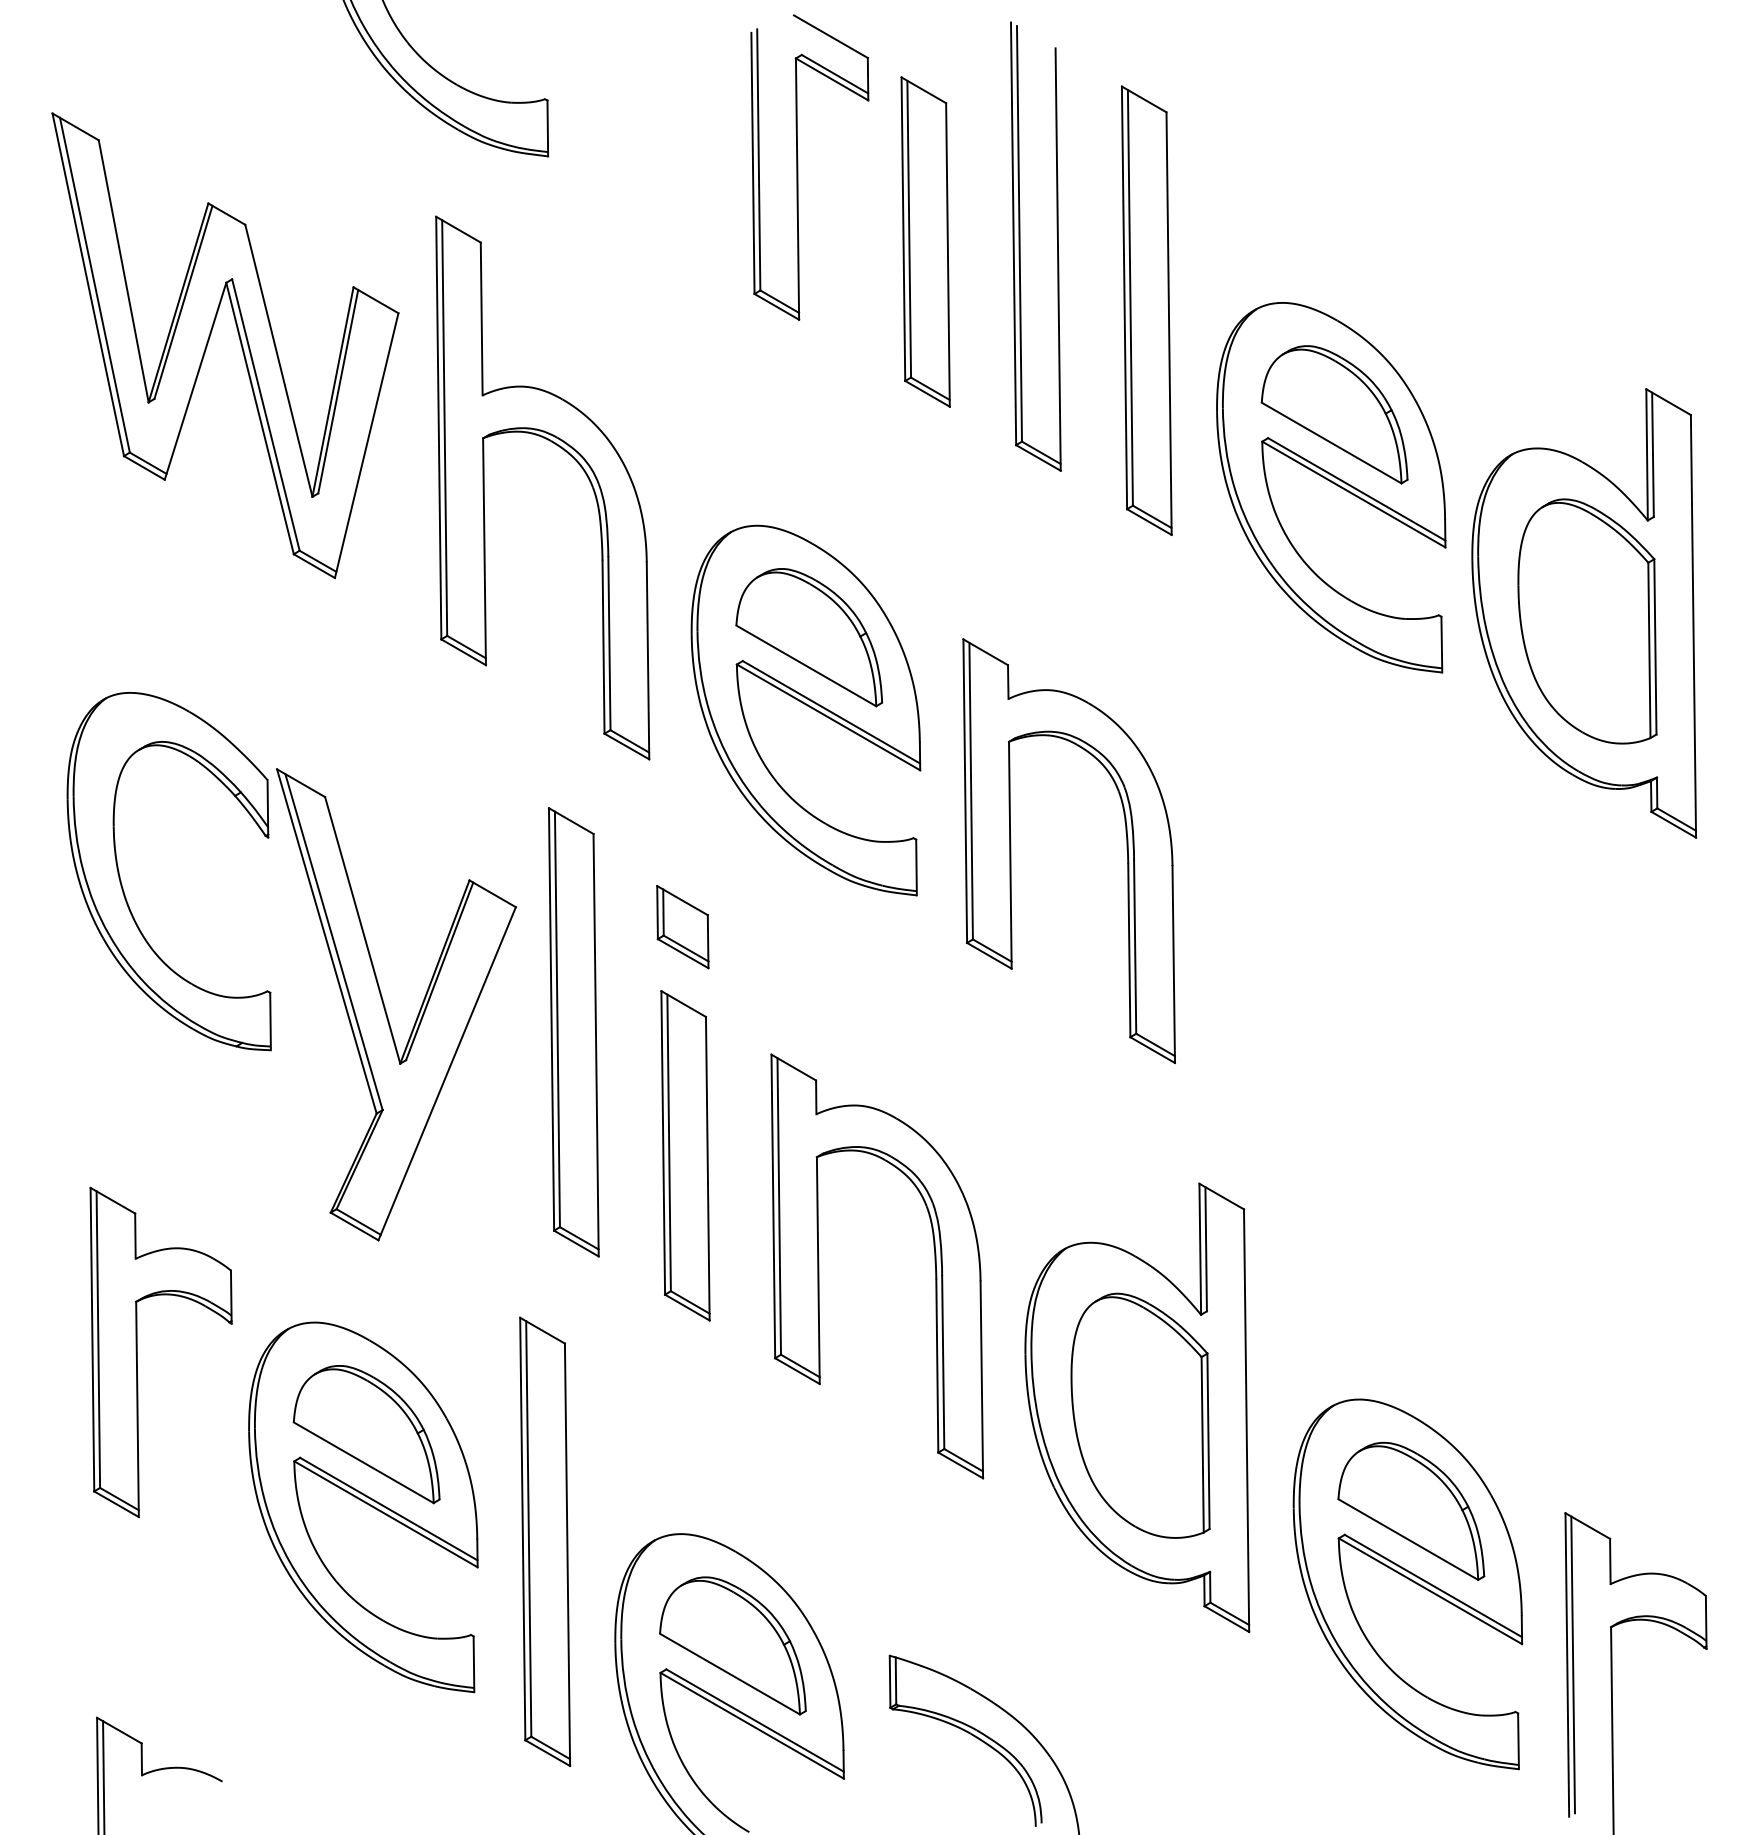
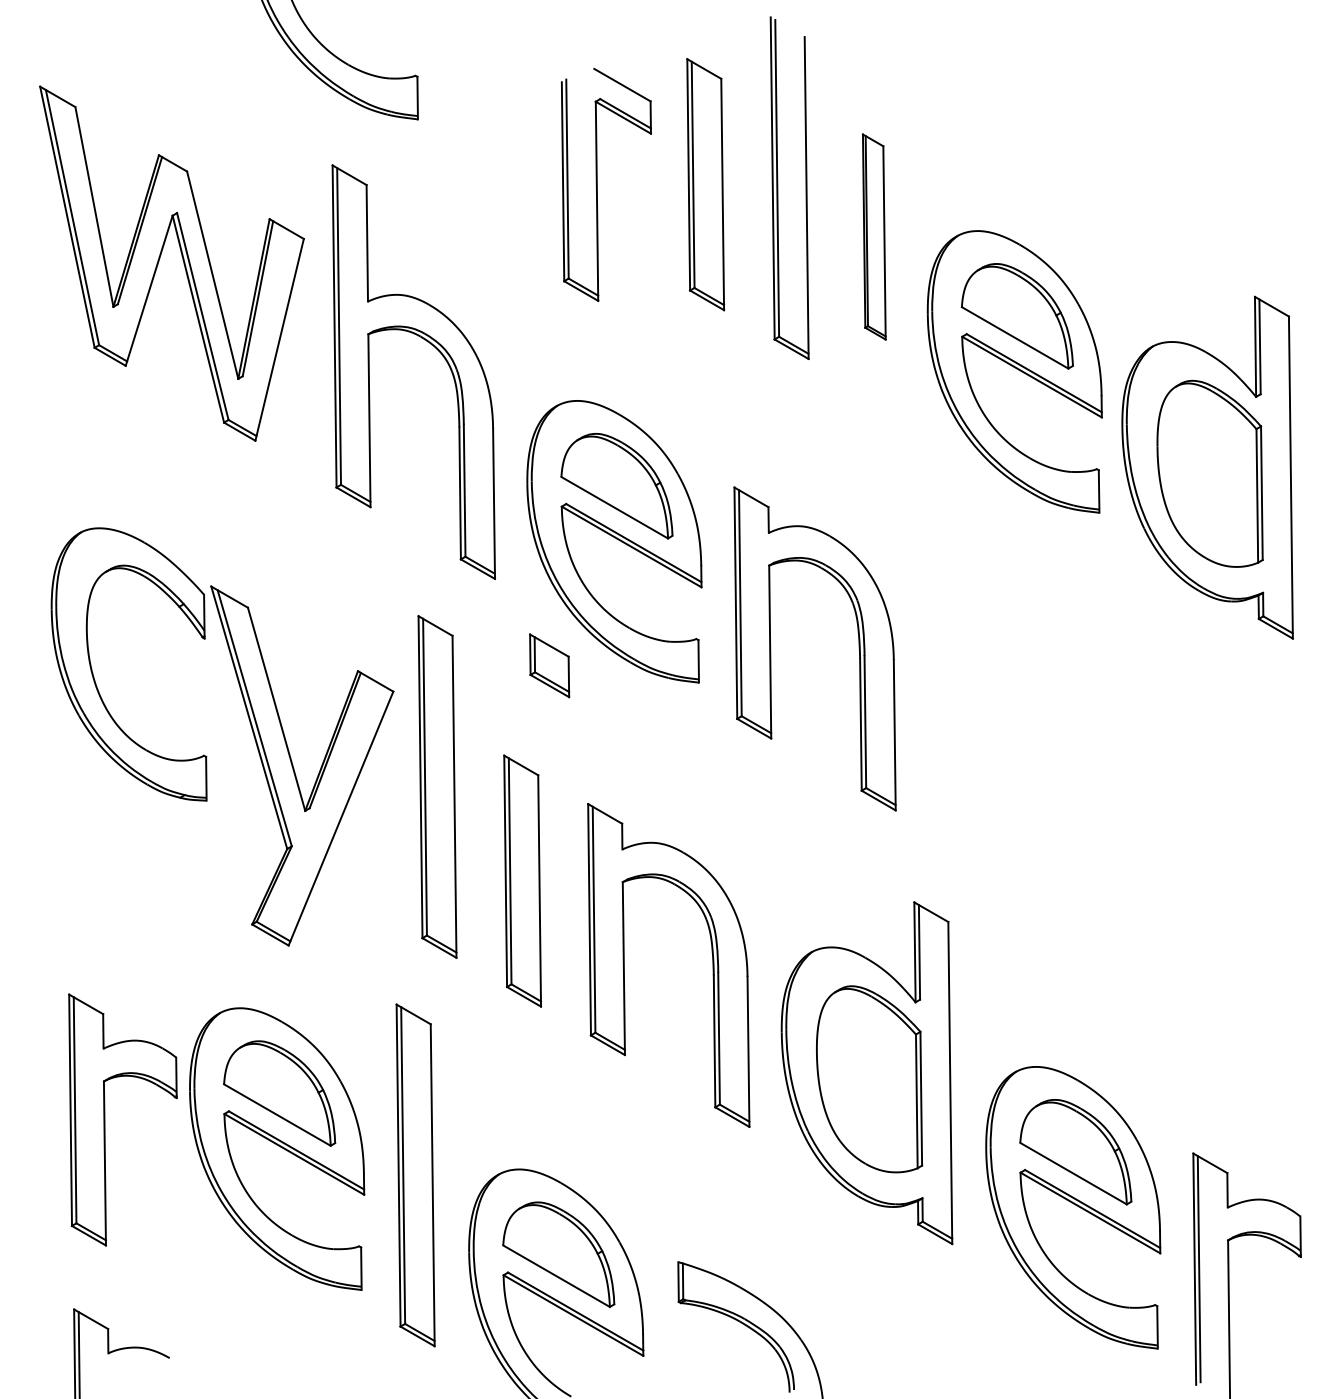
part: (798, 167) -> (597, 184), moved
part: (1147, 310) -> (874, 236), size x0.6
part: (682, 926) -> (549, 665), moved
part: (138, 1351) -> (105, 1119), moved

